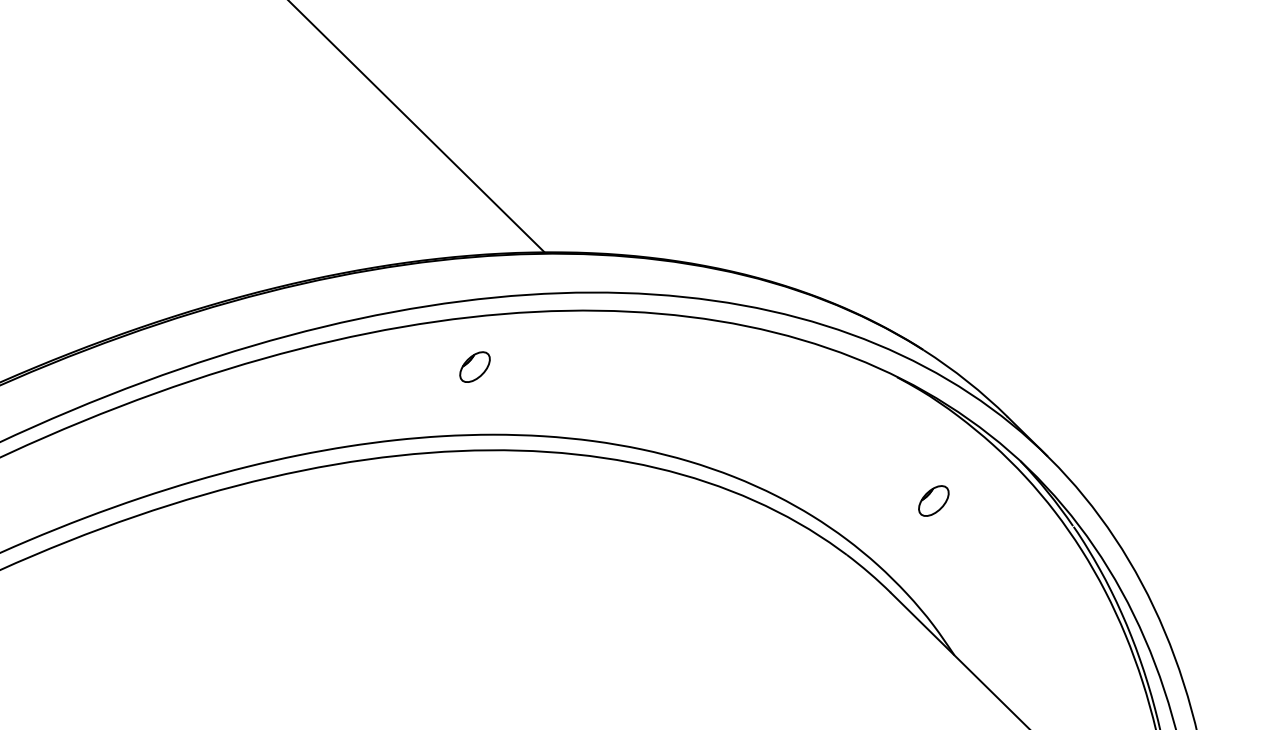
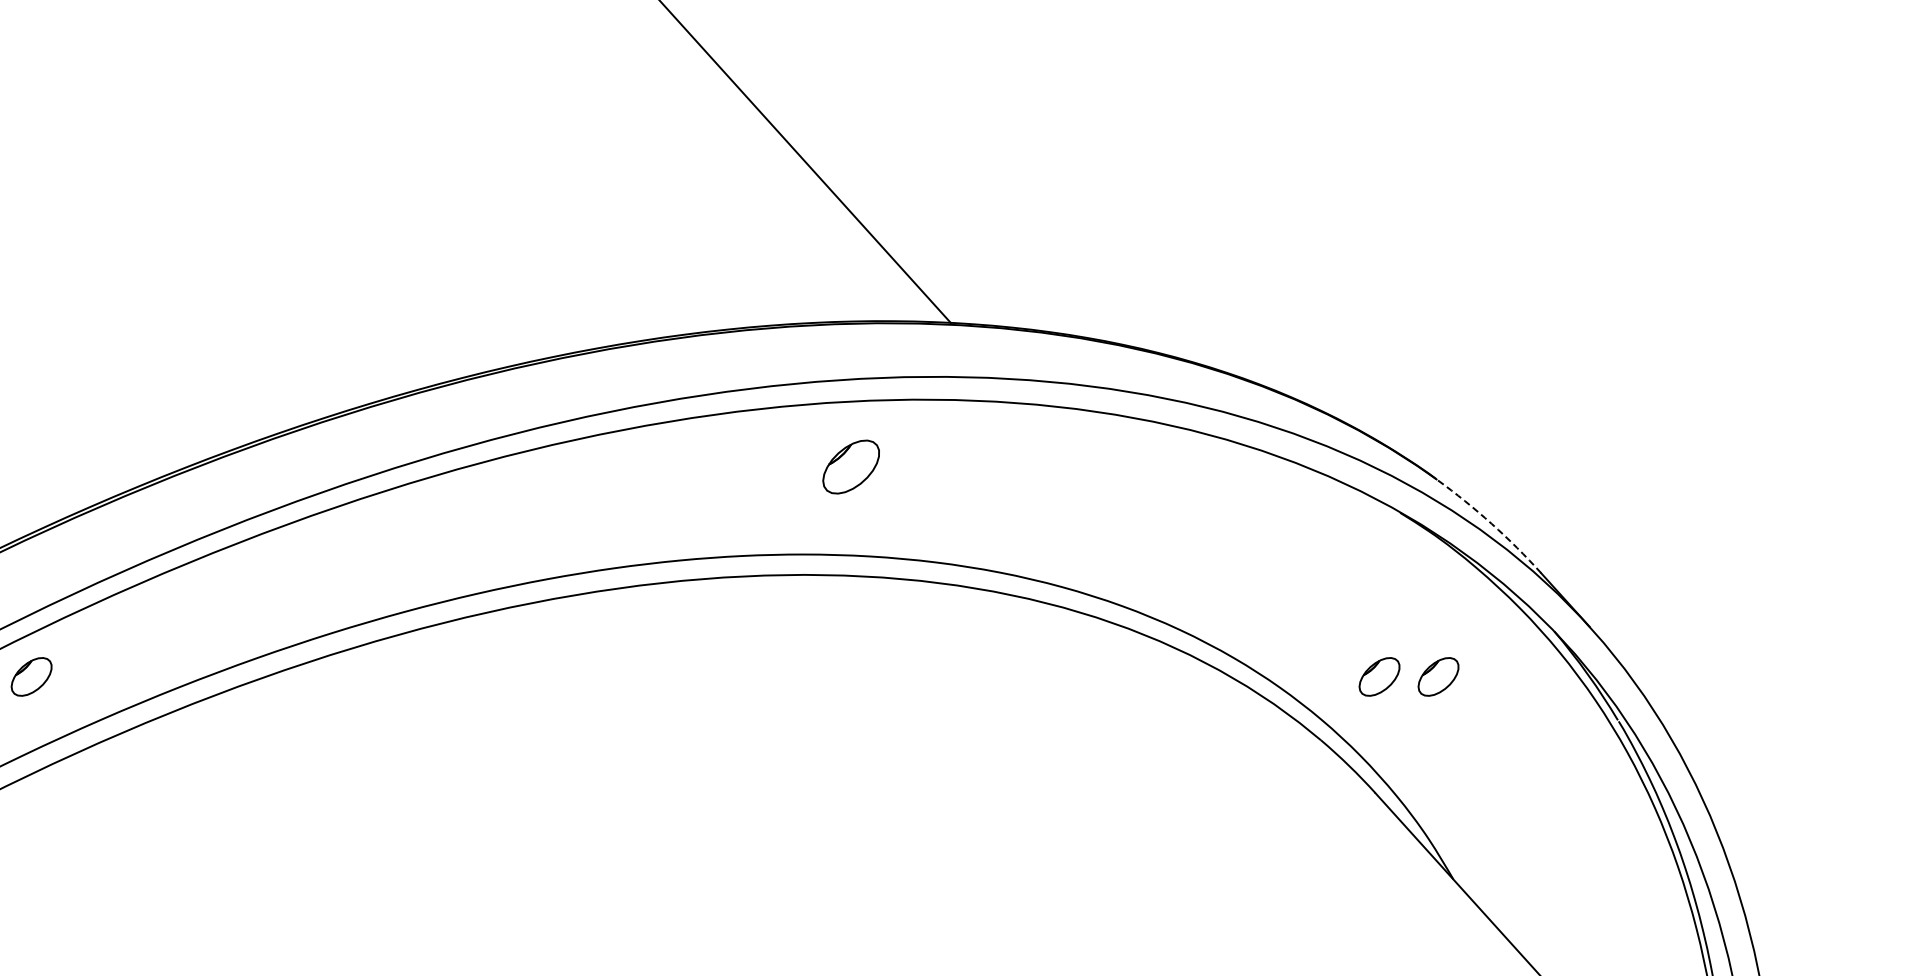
part: (475, 366) -> (851, 466), size x1.4
arc: (967, 381) -> (1491, 523), solid -> dashed
part: (888, 503) -> (1379, 676), added

